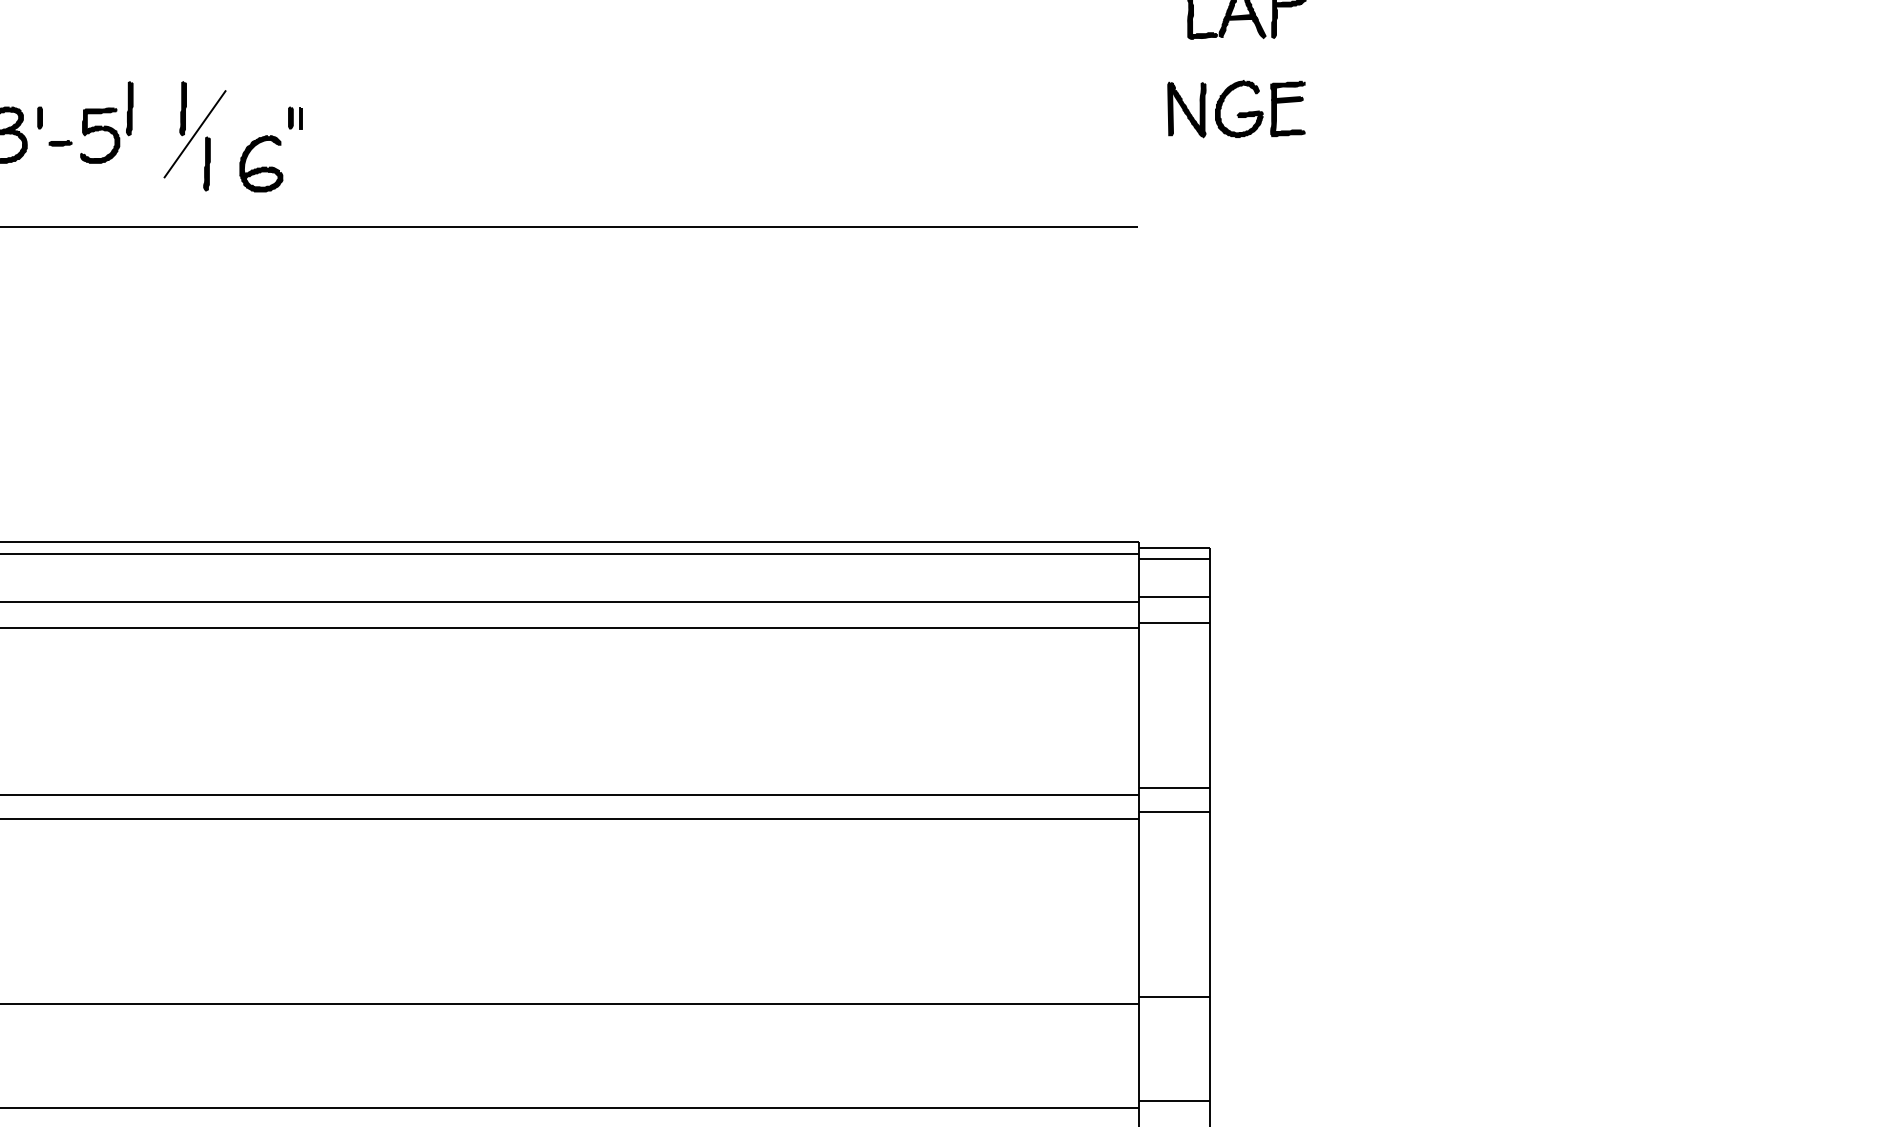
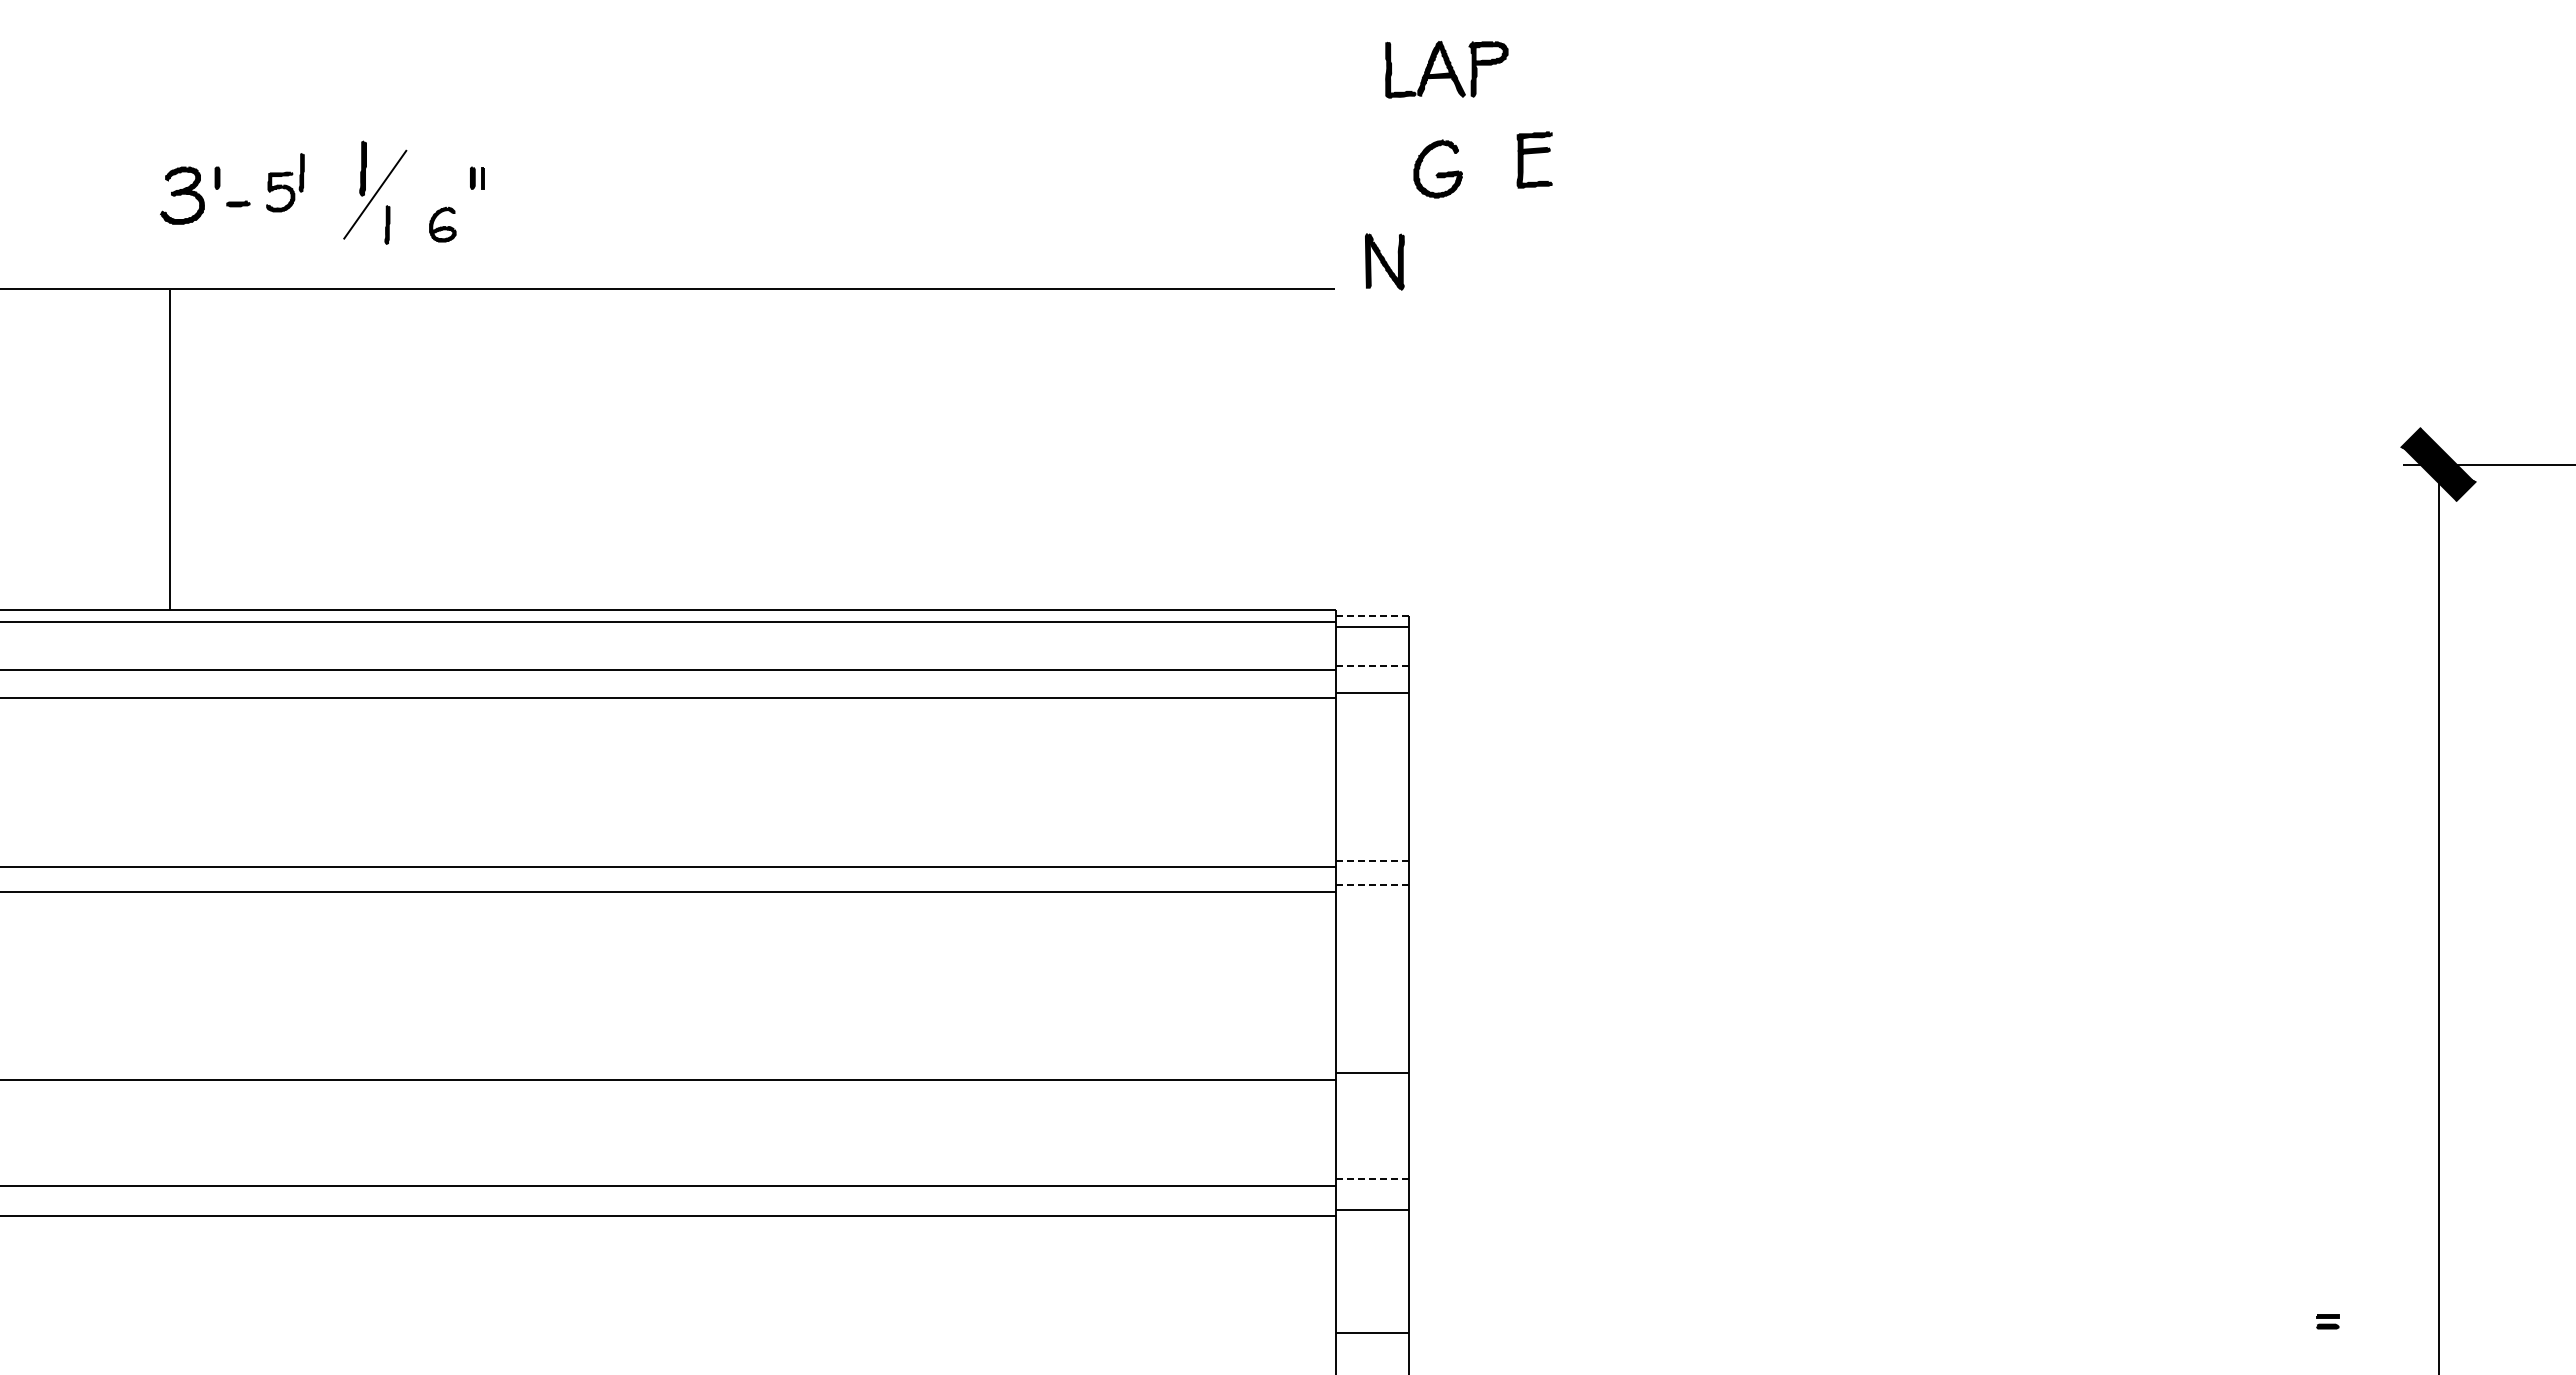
part: (1287, 108) -> (1534, 159), moved
part: (1186, 109) -> (1384, 261), moved
part: (106, 122) -> (285, 182), size x0.7
part: (207, 163) -> (387, 224), size x0.7
part: (261, 163) -> (442, 224), size x0.6
line: (1174, 548) -> (1372, 616), solid -> dashed
line: (1174, 596) -> (1372, 665), solid -> dashed
line: (1174, 788) -> (1372, 860), solid -> dashed
line: (1174, 811) -> (1372, 884), solid -> dashed
line: (1174, 1101) -> (1372, 1179), solid -> dashed

